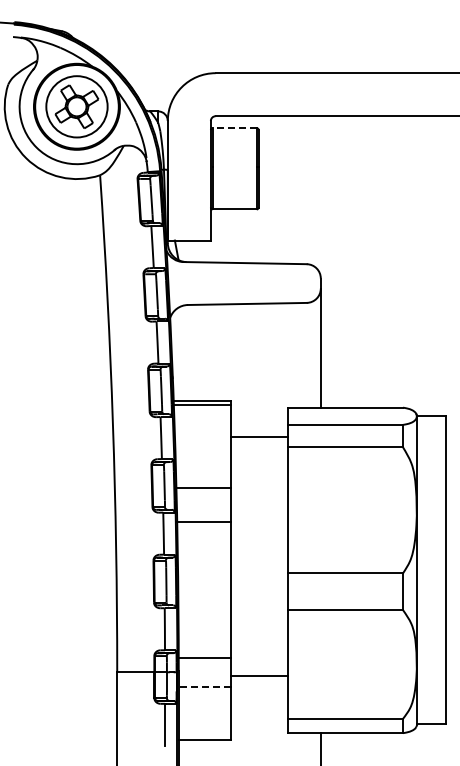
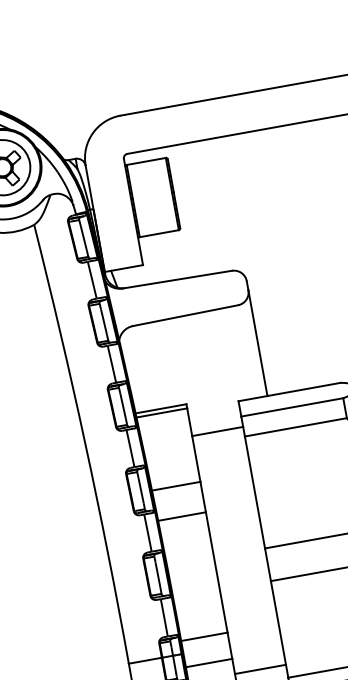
line: (234, 128) -> (146, 161), dashed -> solid
line: (259, 676) -> (260, 669), moved
line: (204, 687) -> (208, 663), dashed -> solid

